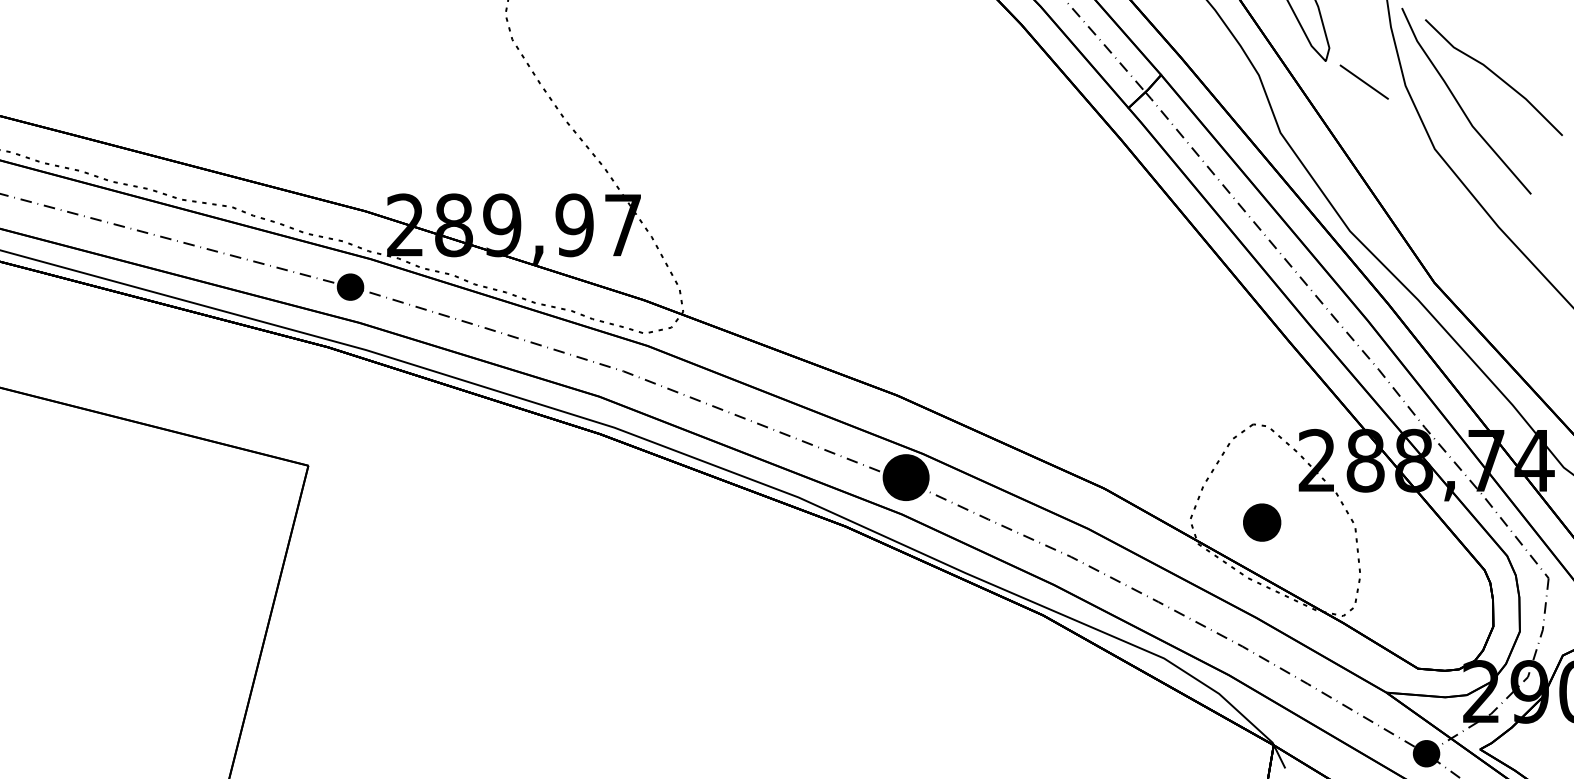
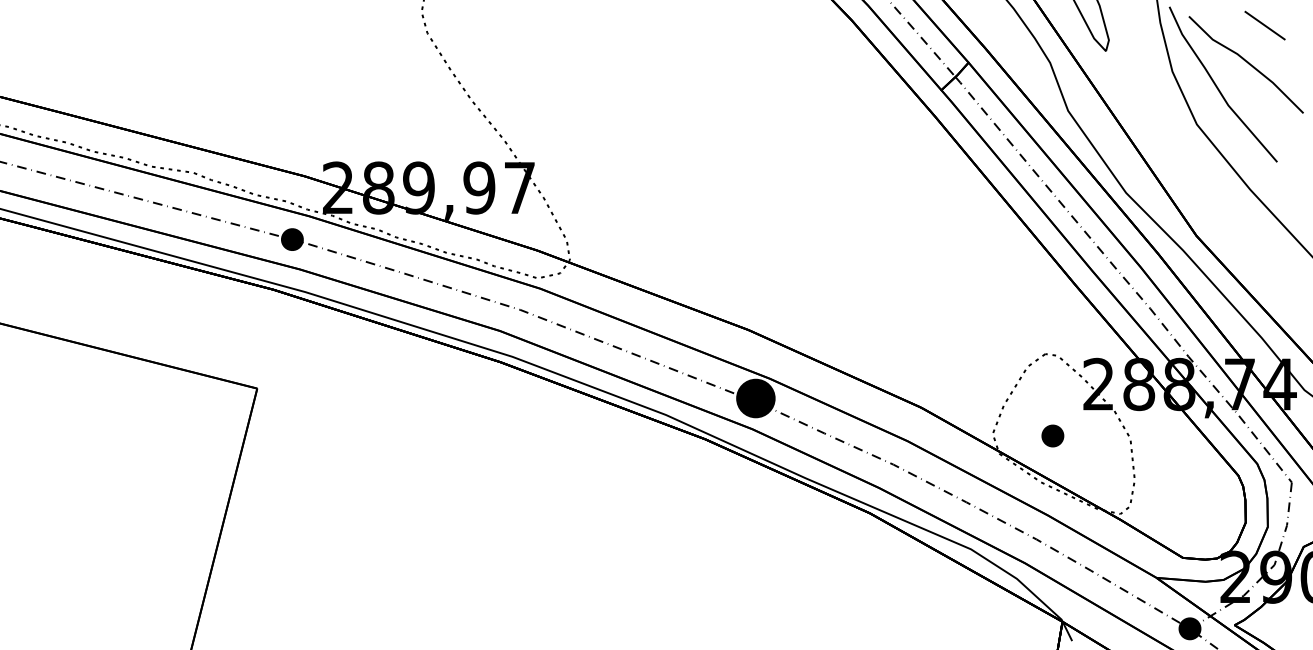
line: (1363, 82) -> (1264, 25), moved
part: (1261, 521) -> (1052, 435), size x0.71

